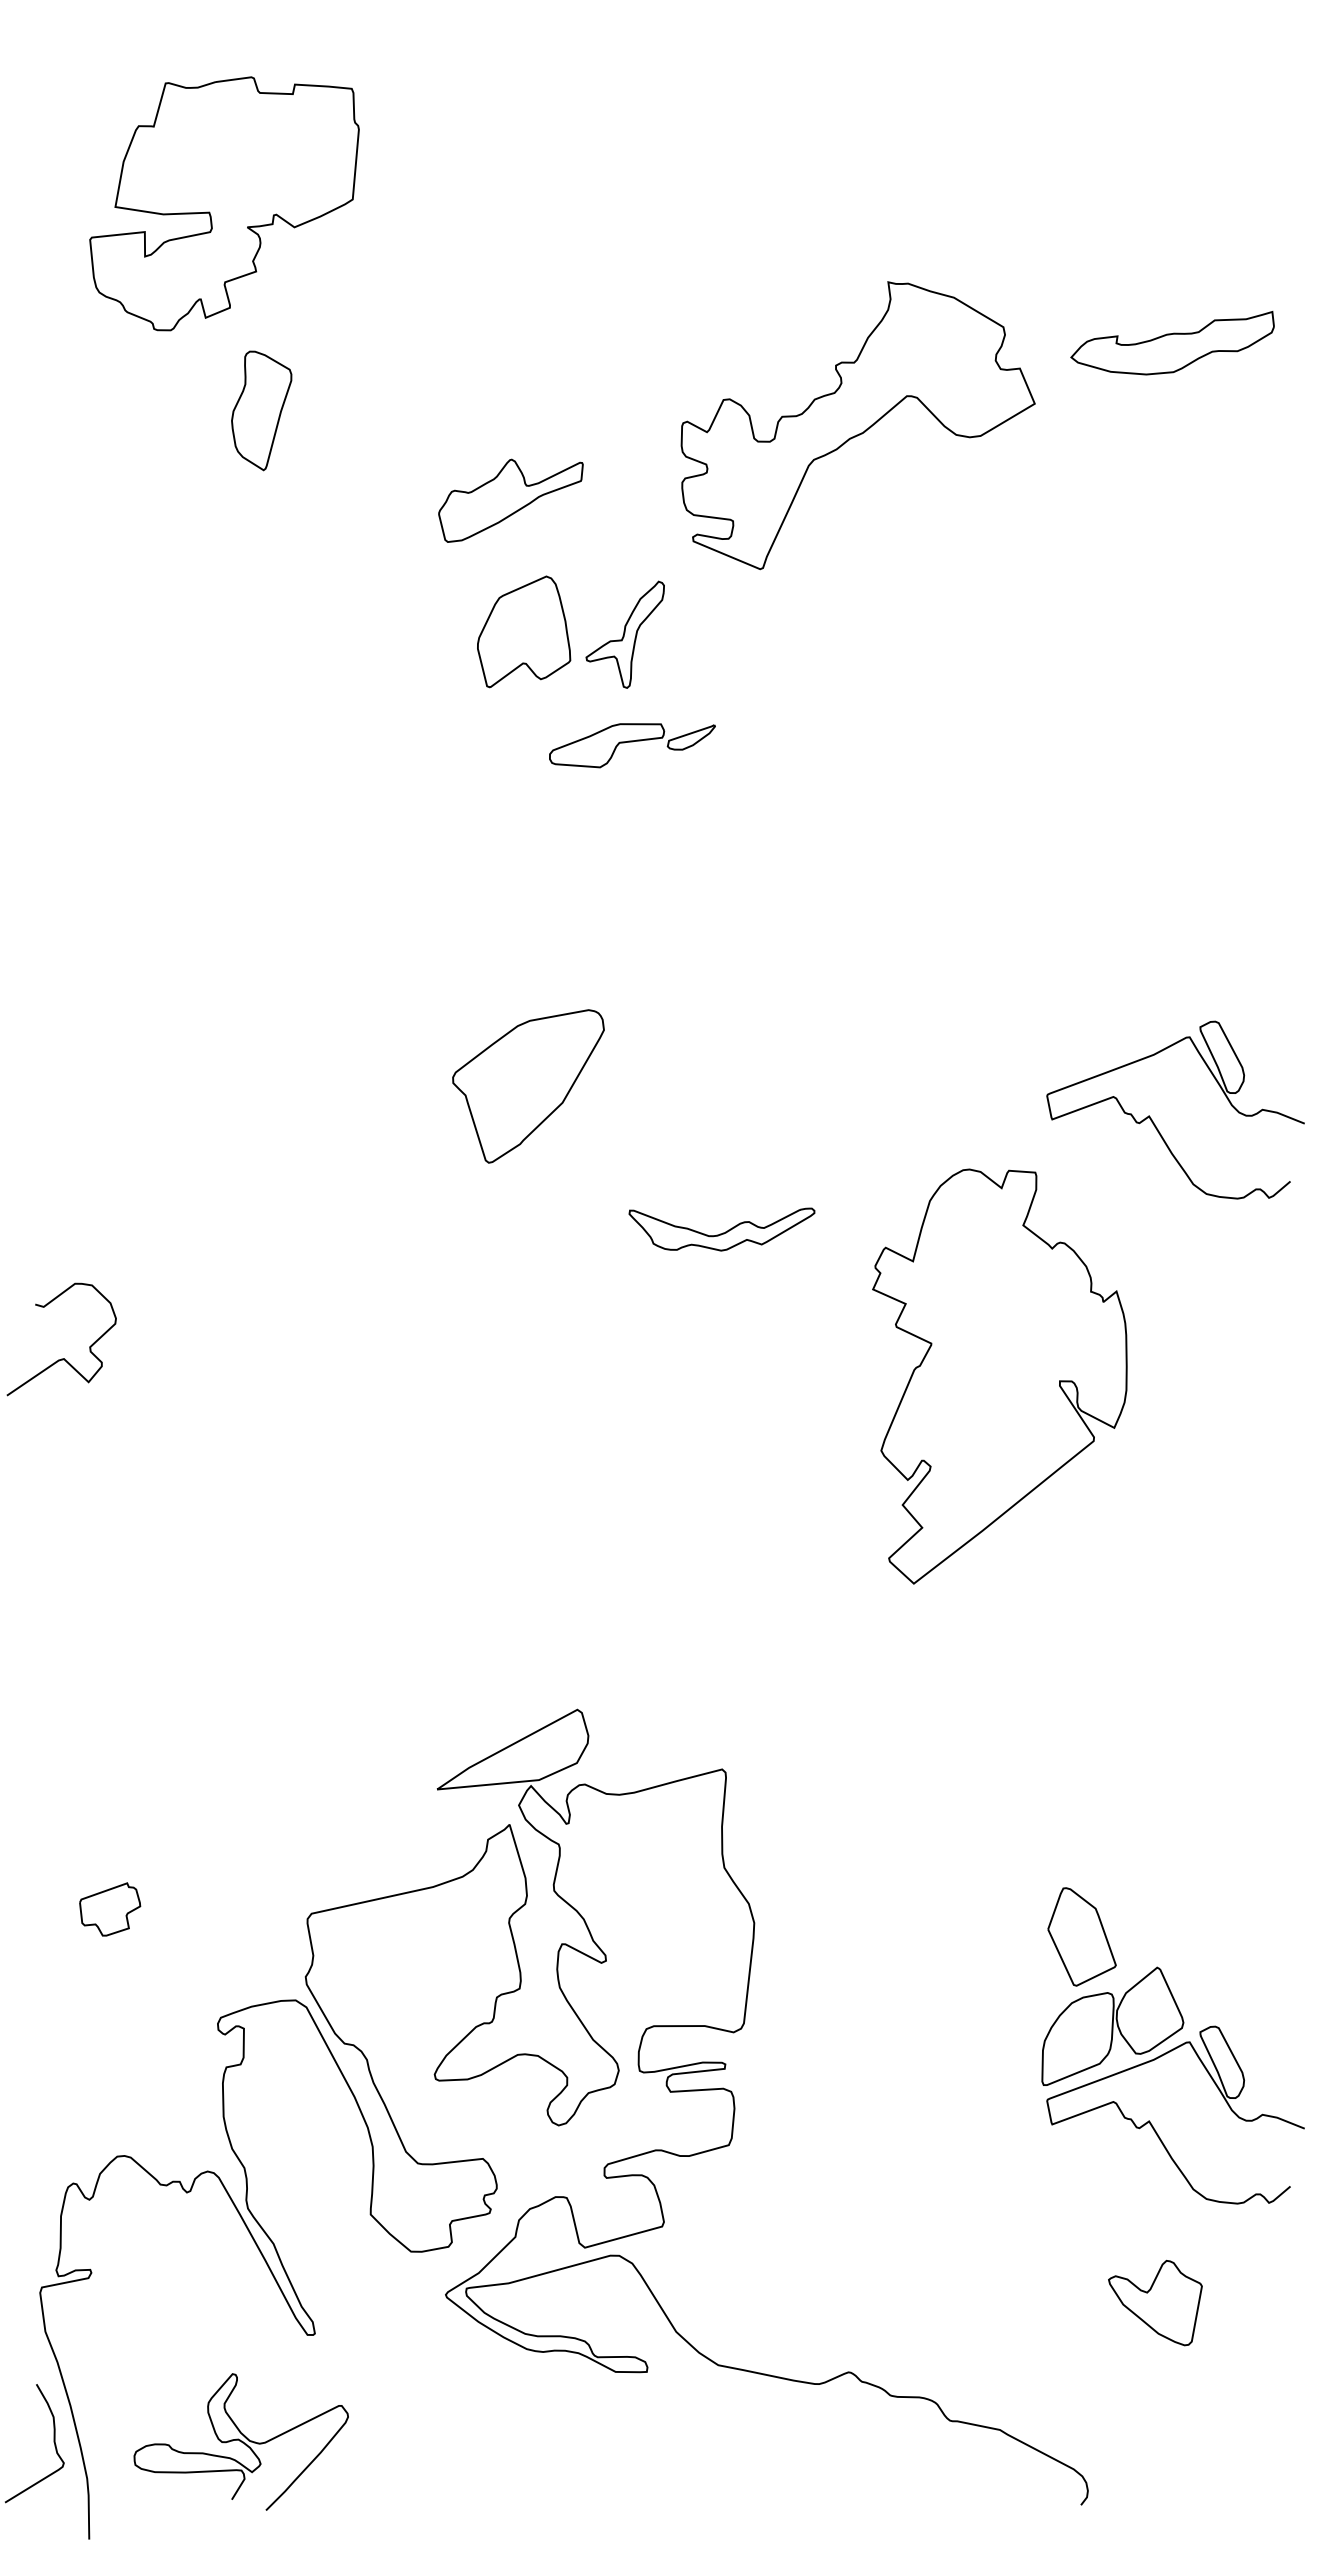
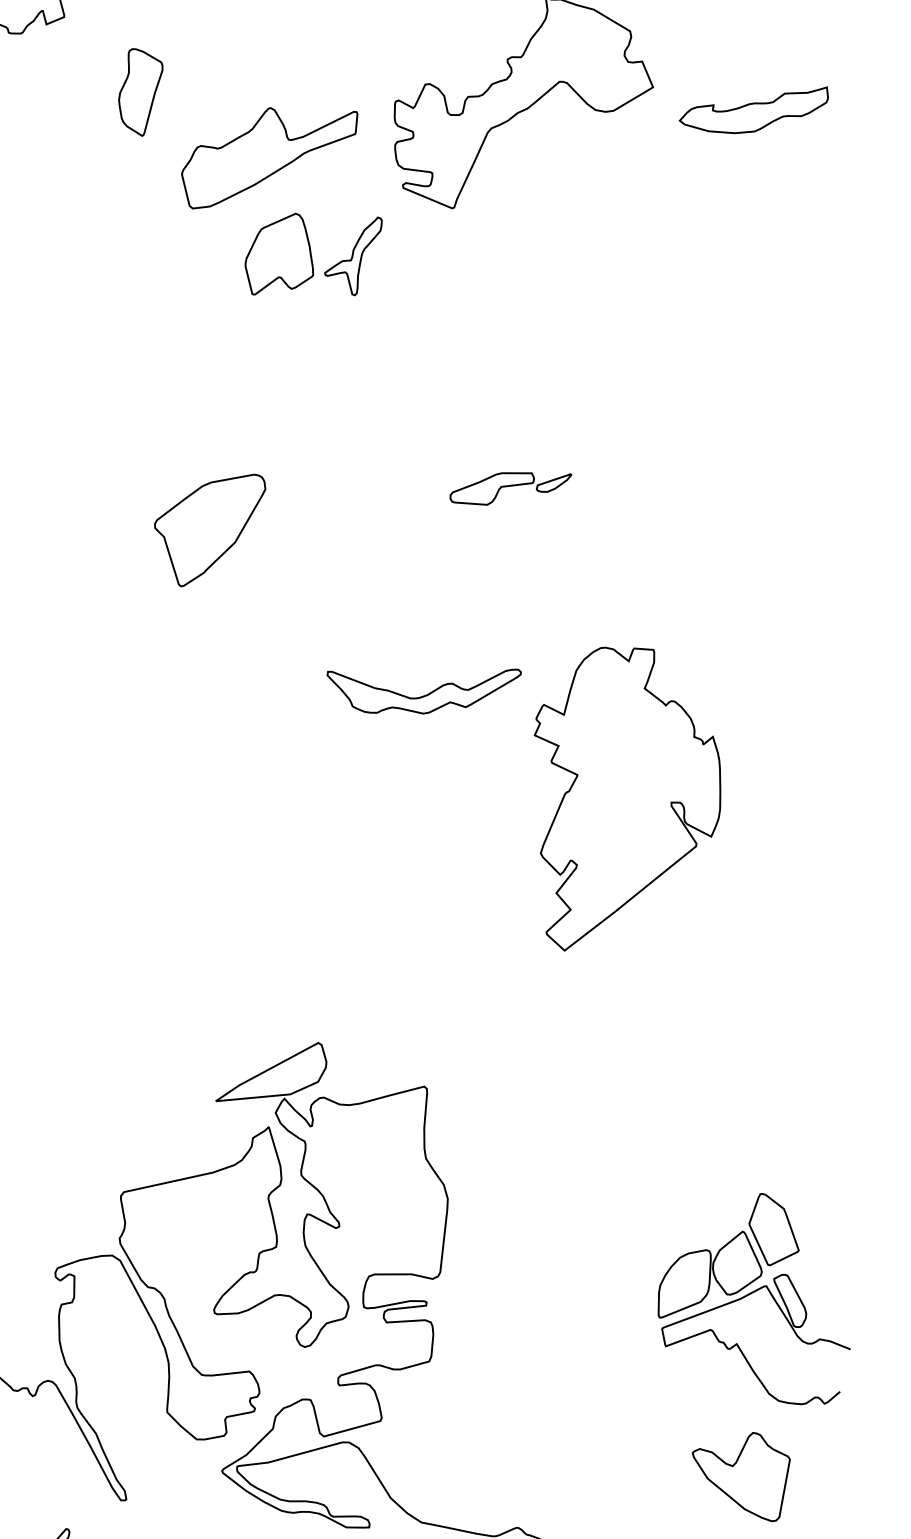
part: (1172, 343) -> (753, 110), moved
part: (261, 410) -> (140, 92), moved
part: (510, 500) -> (269, 158), size x1.67
part: (632, 745) -> (510, 488), moved
part: (528, 1086) -> (210, 530), moved
part: (1155, 1124) -> (741, 614), removed
part: (721, 1229) -> (423, 691), size x1.43
part: (1081, 1936) -> (773, 1229), moved
part: (1155, 2302) -> (741, 1476), size x1.43

